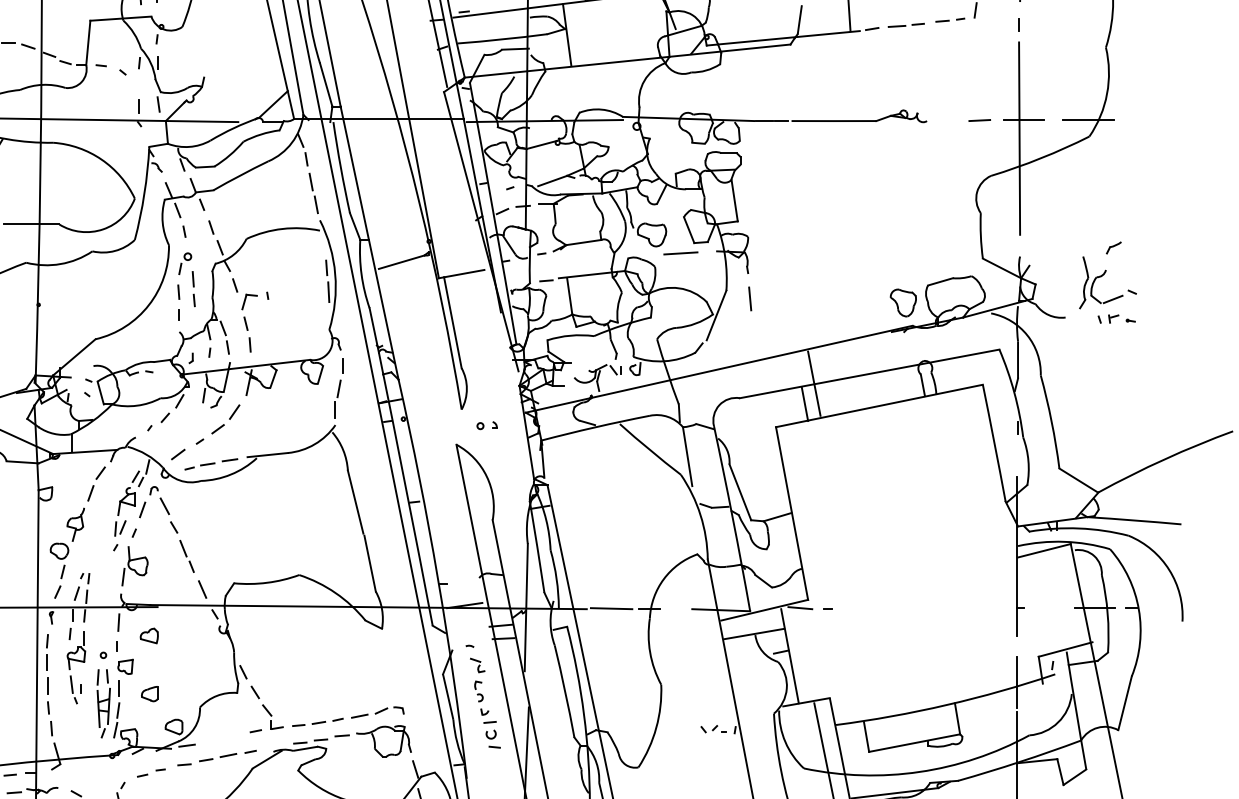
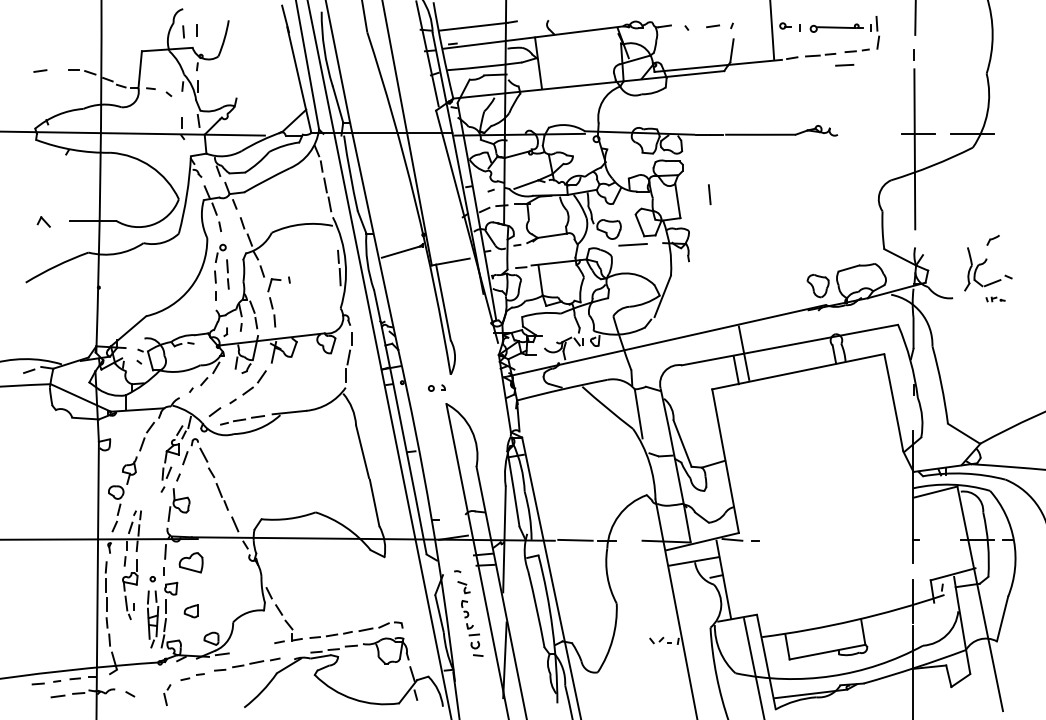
line: (979, 120) -> (844, 65), moved
line: (749, 298) -> (709, 194), moved
part: (1116, 319) -> (995, 299), size x0.6
part: (486, 424) -> (436, 387), moved
part: (148, 636) -> (190, 563), size x1.6

